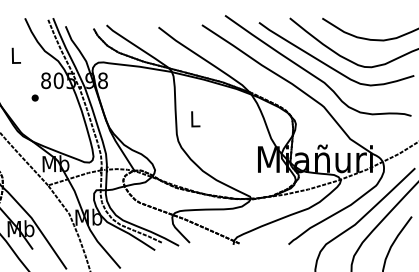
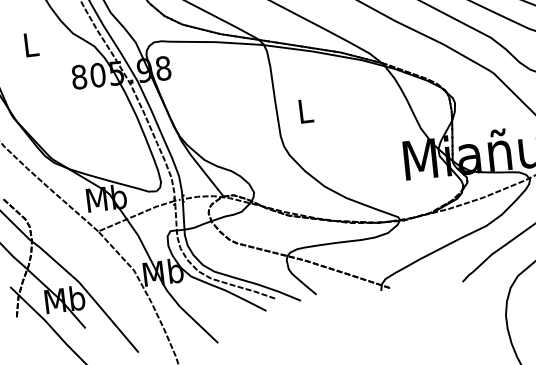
part: (34, 97) -> (64, 103), removed

